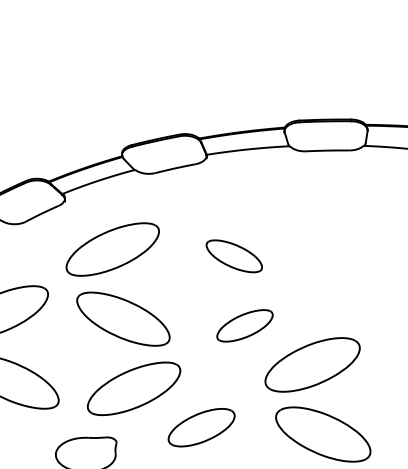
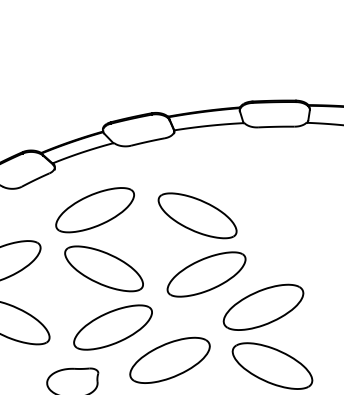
part: (234, 255) -> (197, 215), size x1.67
part: (244, 325) -> (206, 274), size x1.67
part: (201, 426) -> (169, 359), size x1.43

